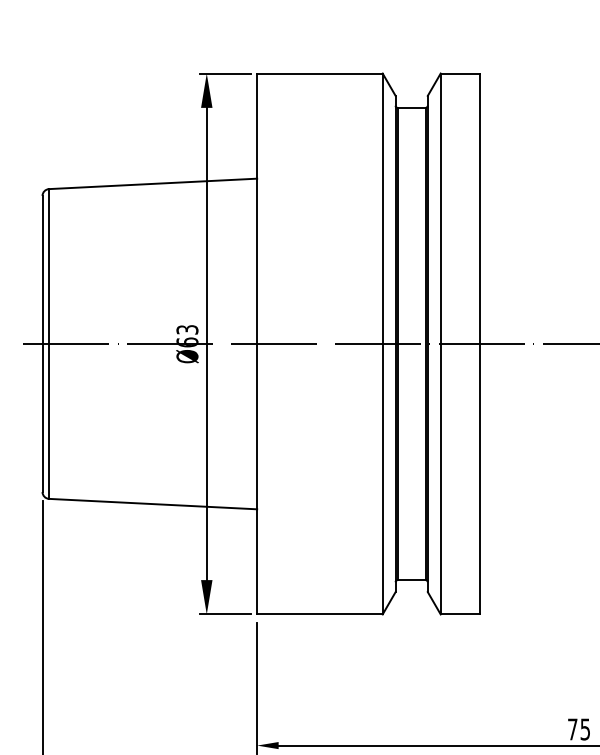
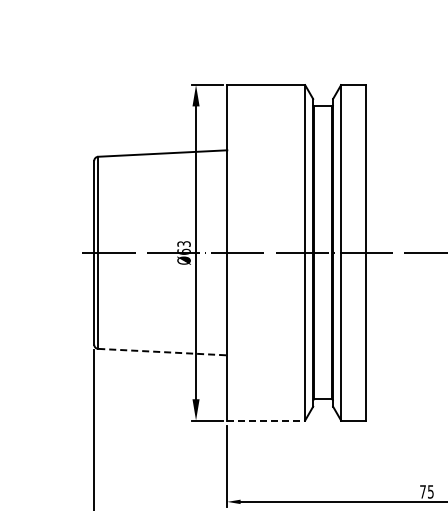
line: (152, 504) -> (162, 352), solid -> dashed
line: (320, 614) -> (266, 420), solid -> dashed

